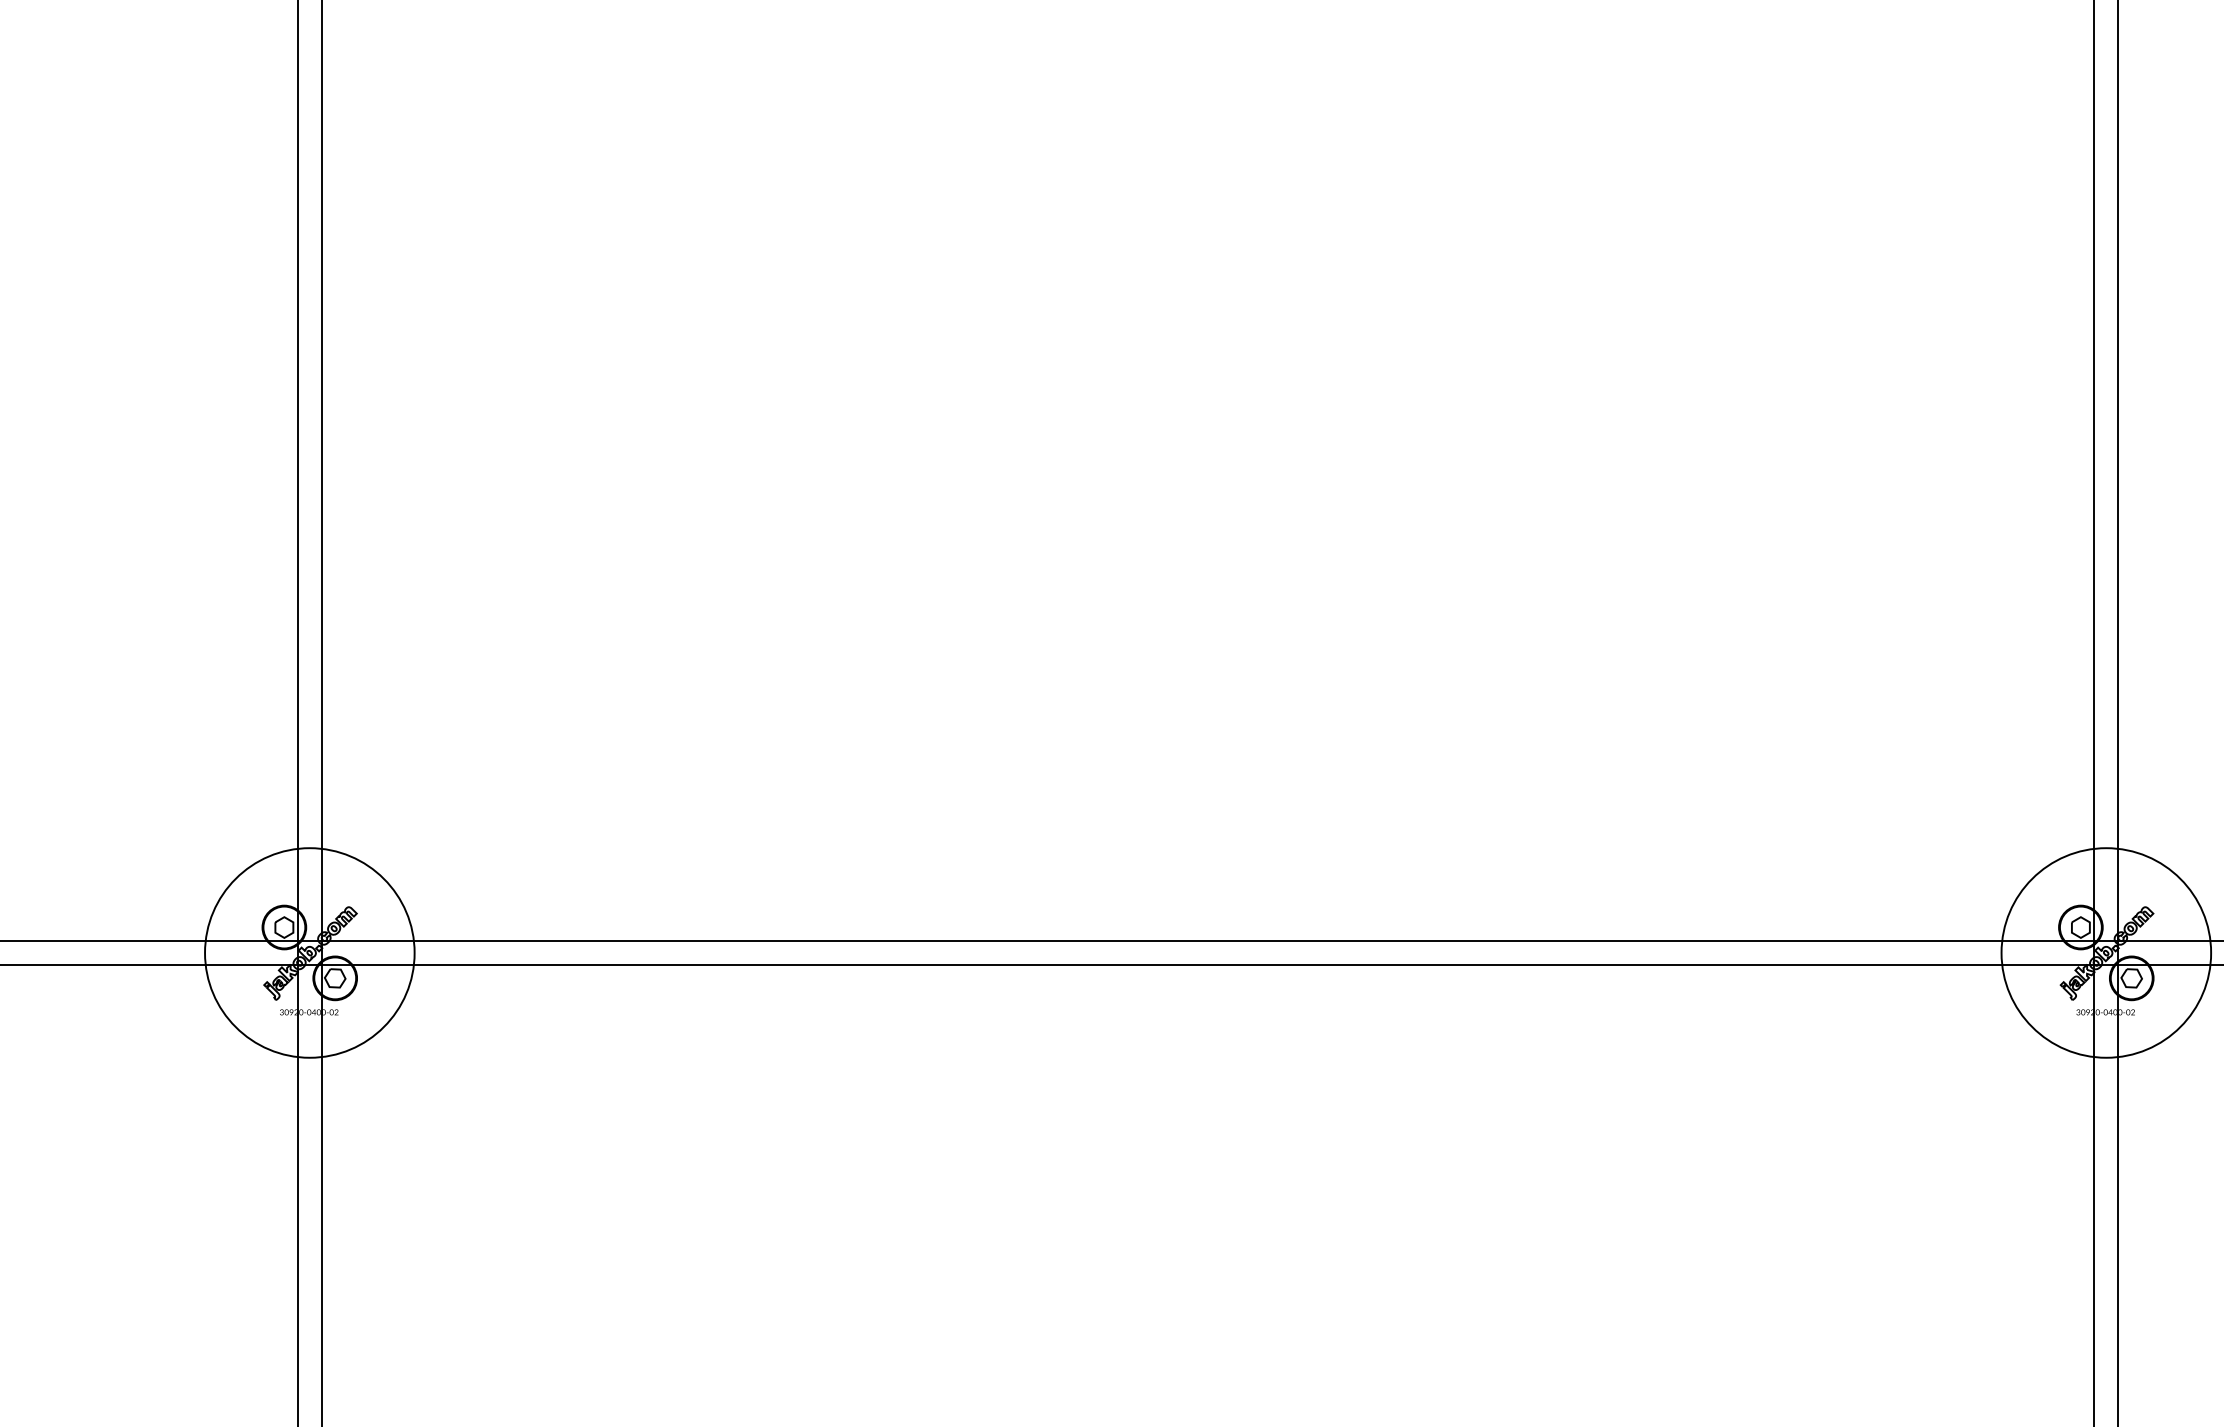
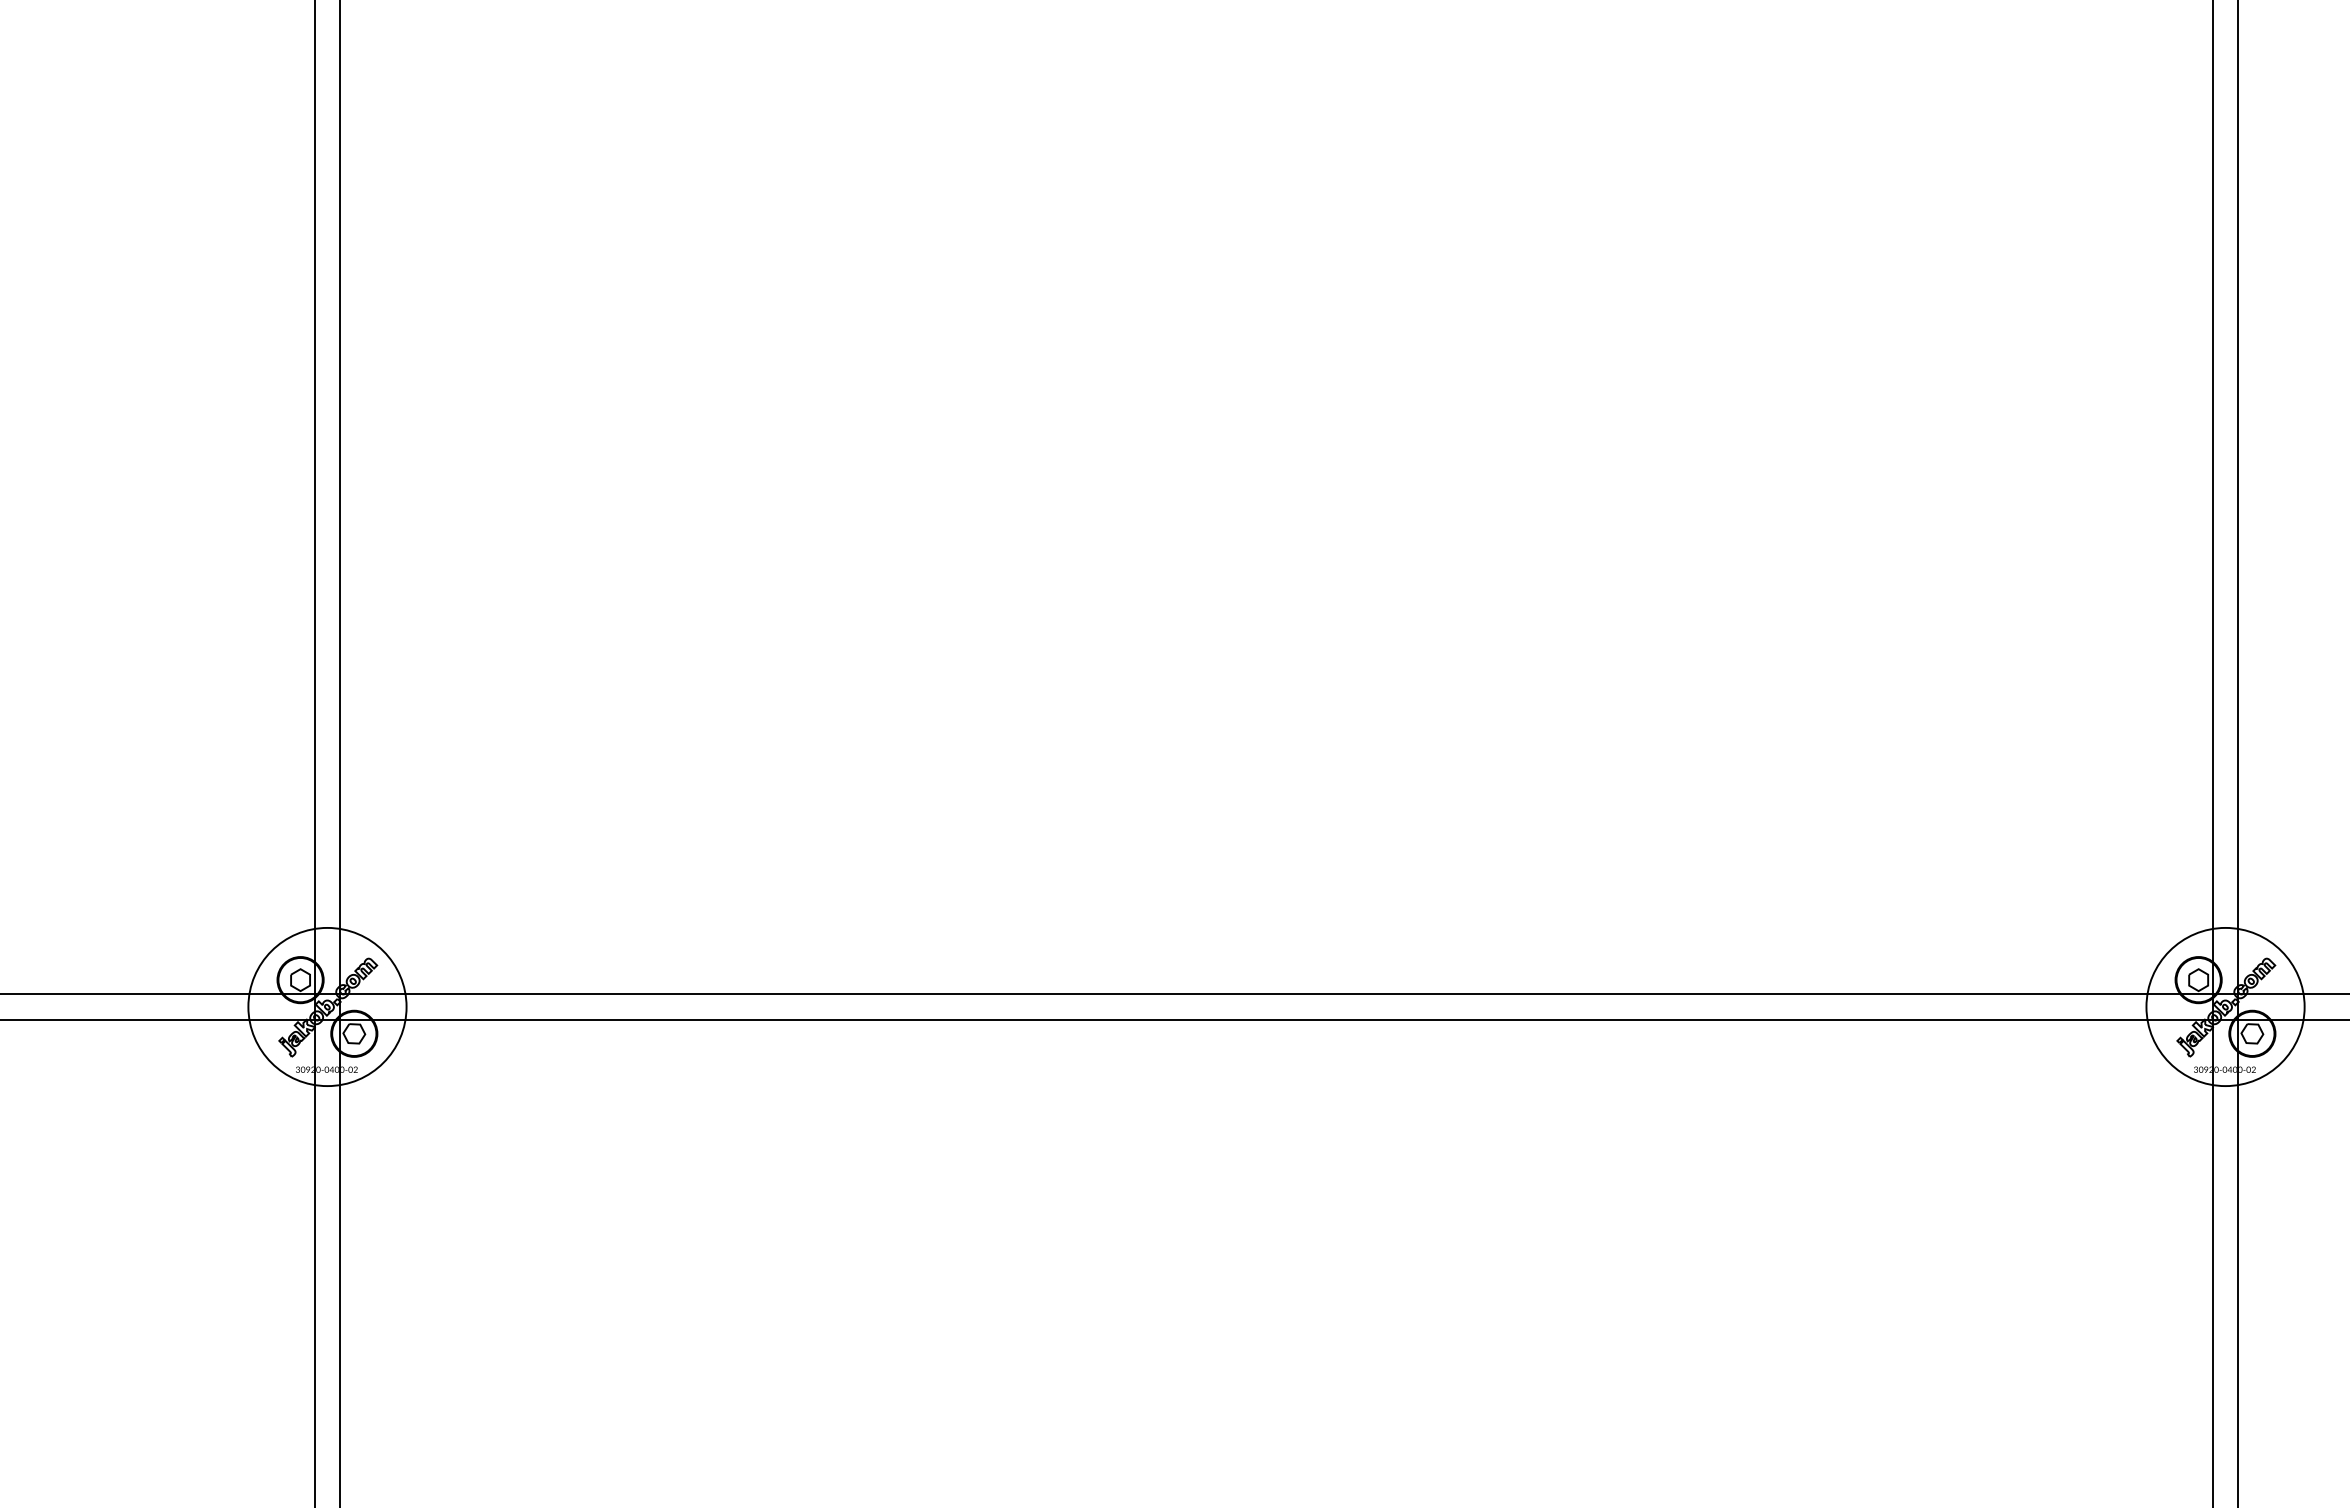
circle: (309, 952) -> (327, 1006), size x0.71
circle: (2106, 952) -> (2225, 1006), size x0.71

